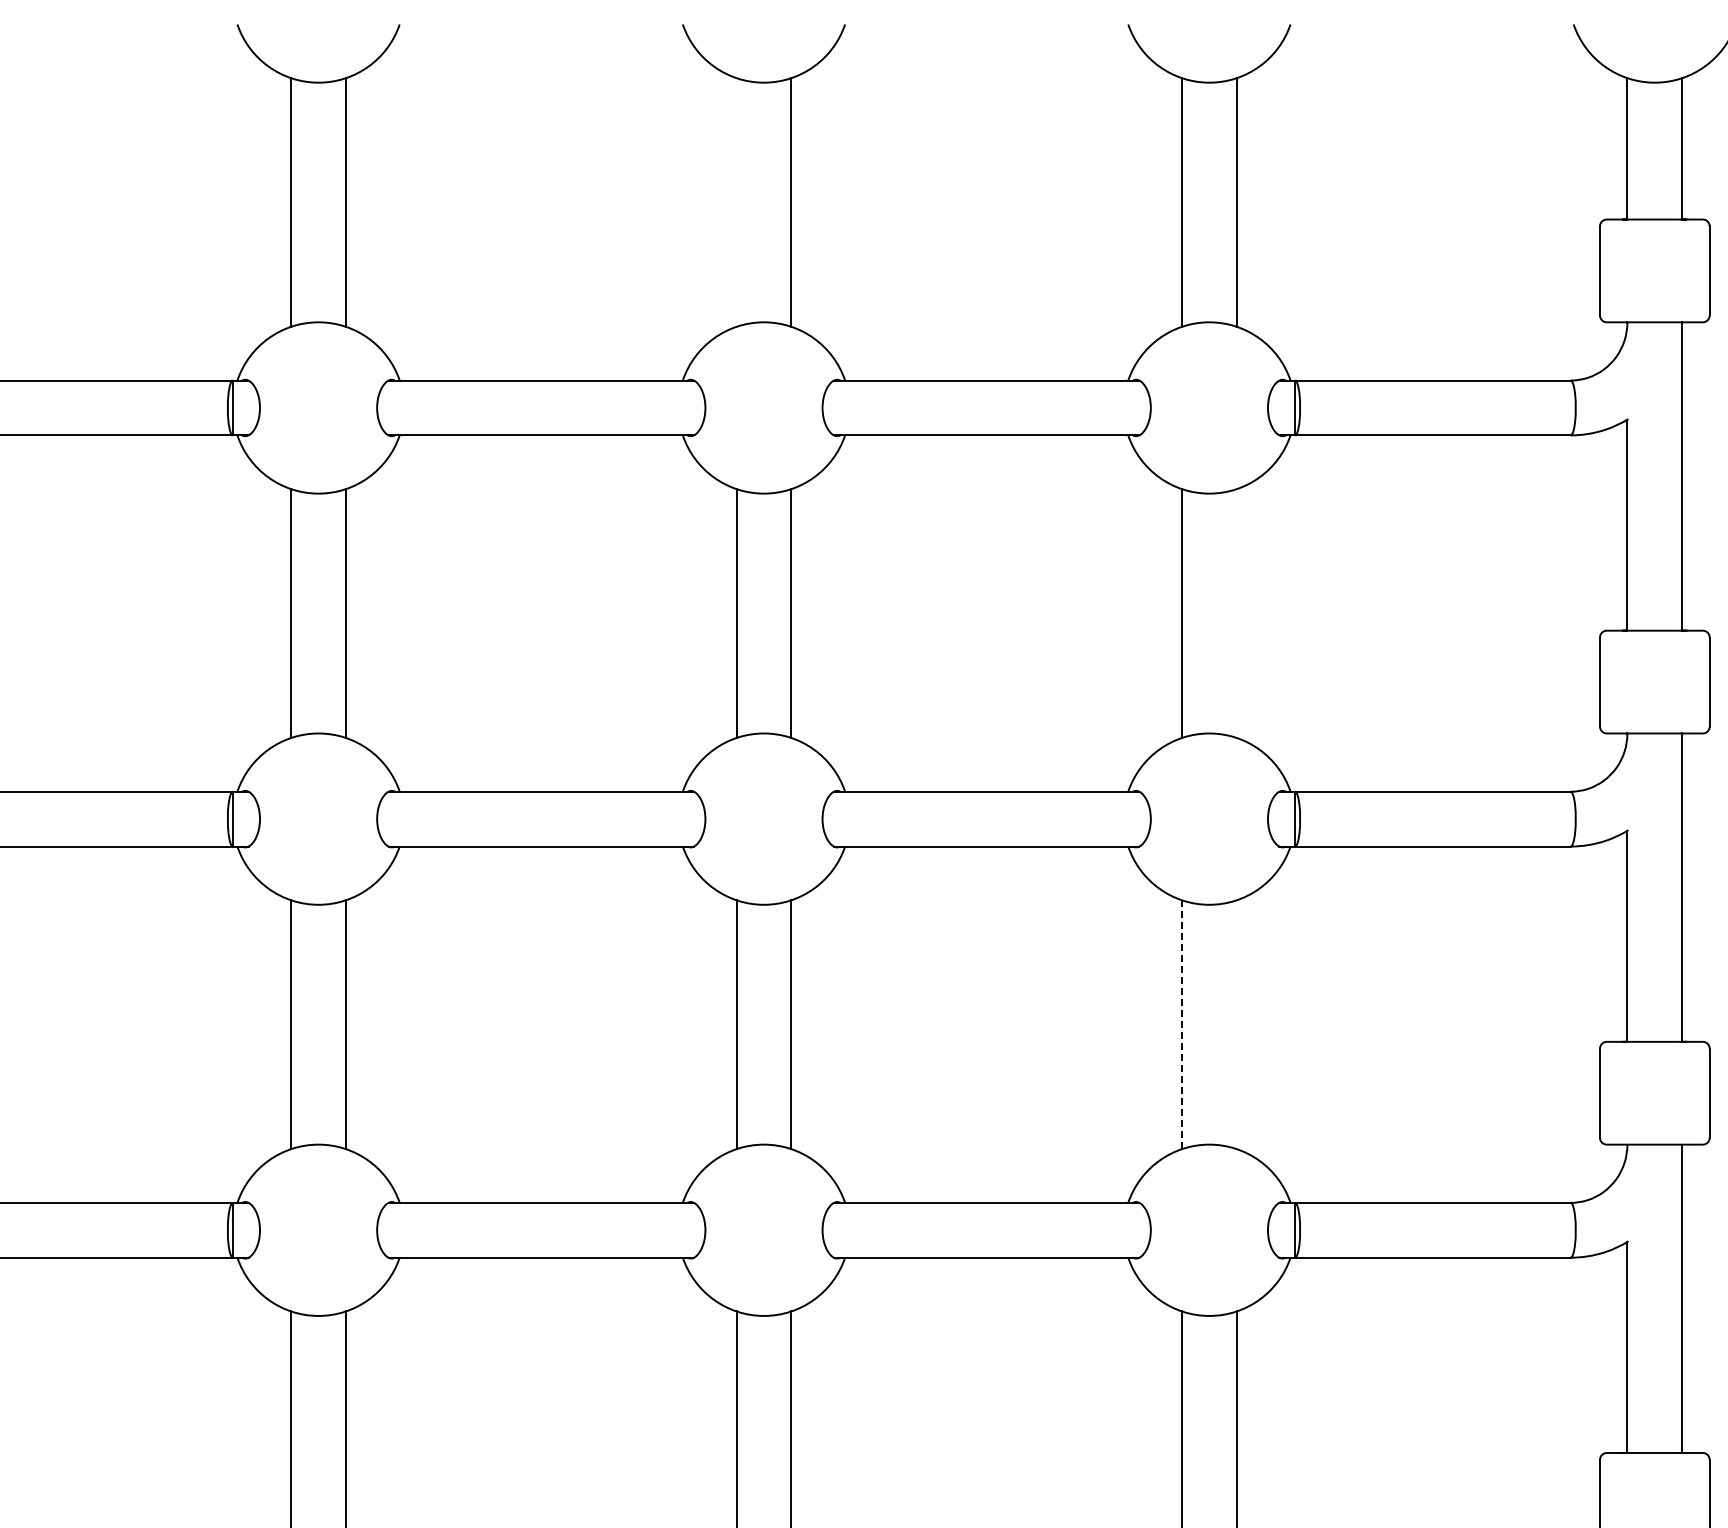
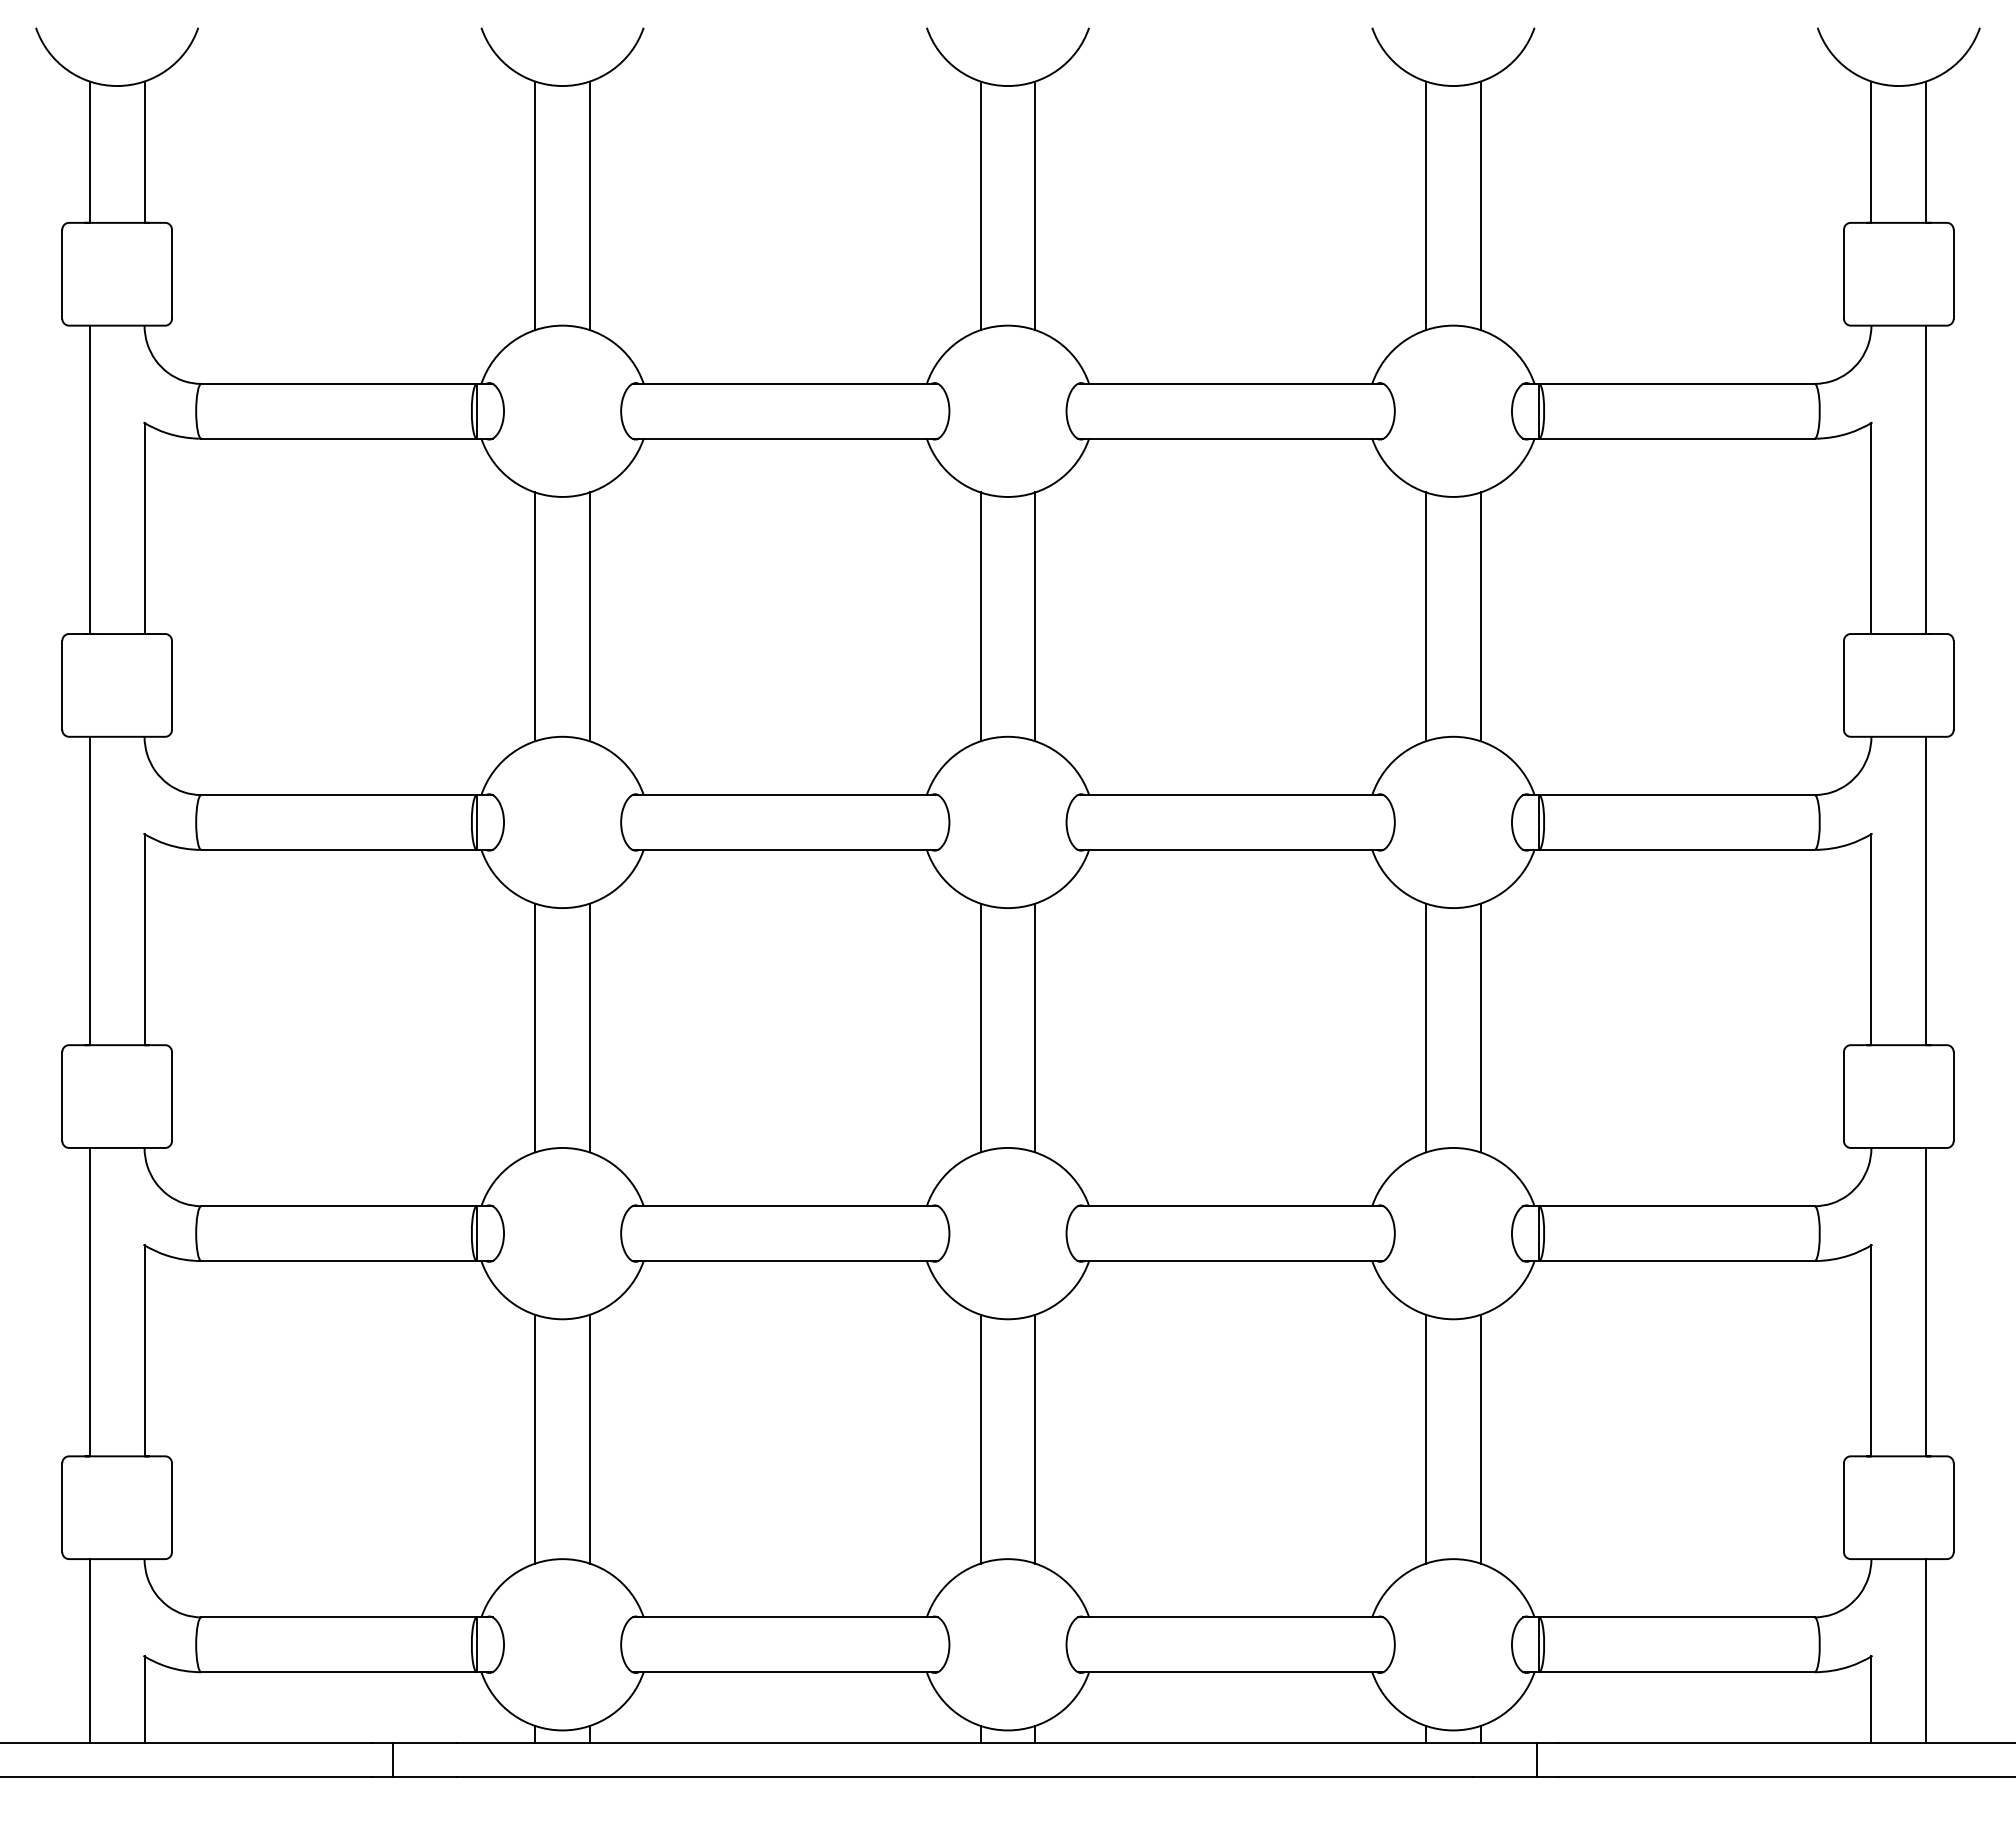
line: (736, 202) -> (980, 205), added
line: (1236, 613) -> (1480, 616), added
line: (1236, 1024) -> (1480, 1027), added
line: (1182, 1025) -> (1426, 1028), dashed -> solid

